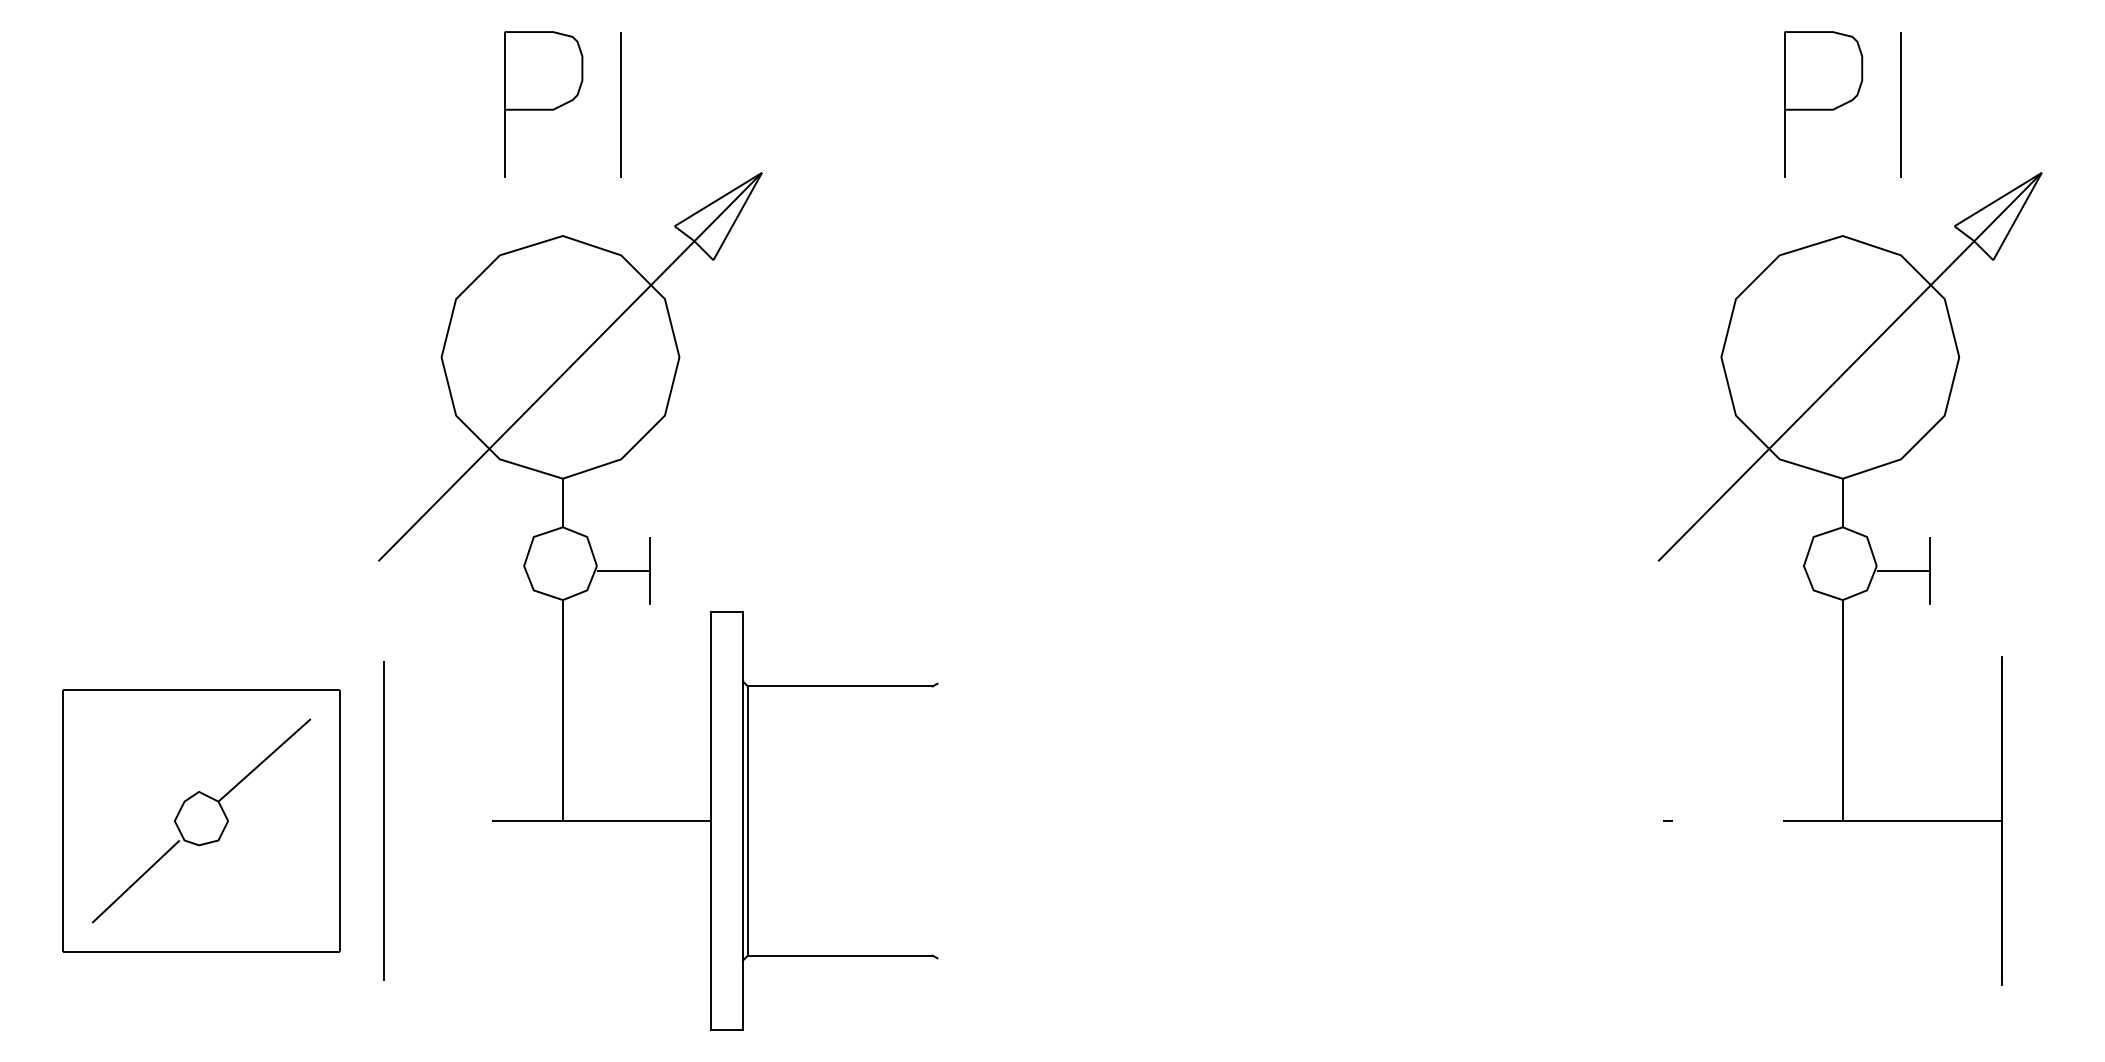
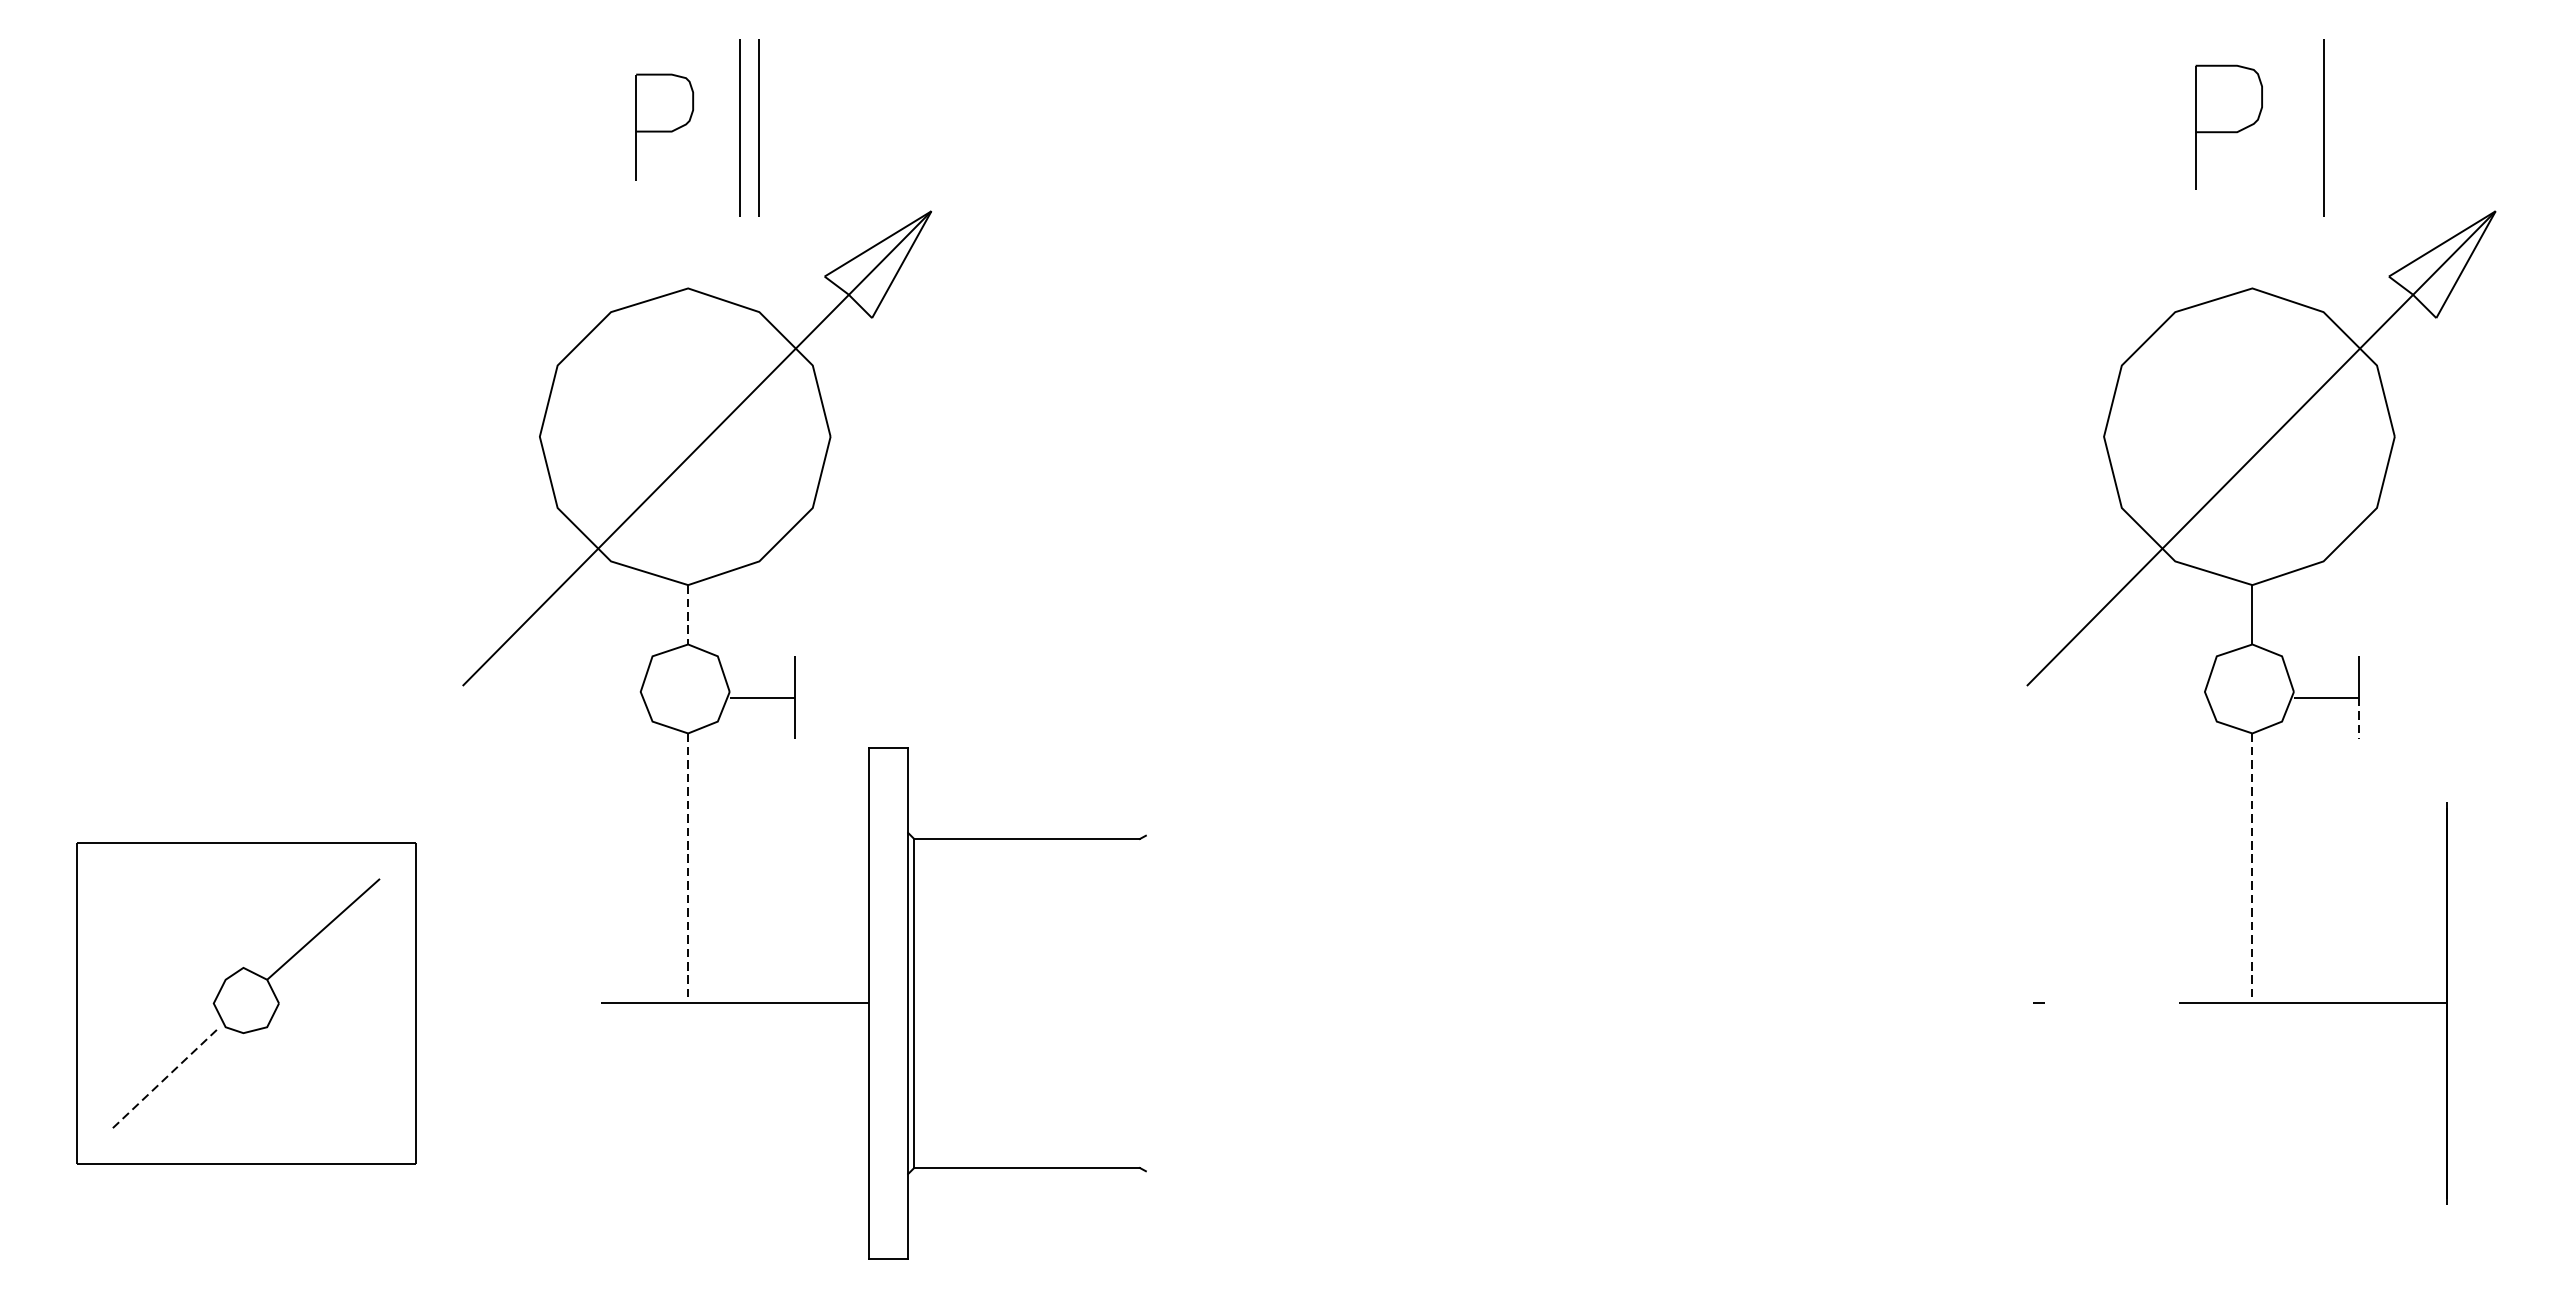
part: (543, 104) -> (664, 127), size x0.6
line: (604, 104) -> (738, 127), added
part: (1823, 104) -> (2228, 127), size x0.7
line: (562, 503) -> (687, 615), solid -> dashed
line: (1930, 587) -> (2359, 718), solid -> dashed
line: (562, 709) -> (687, 867), solid -> dashed
line: (1842, 709) -> (2252, 867), solid -> dashed
line: (383, 820) -> (468, 1002), removed
line: (136, 881) -> (166, 1077), solid -> dashed

